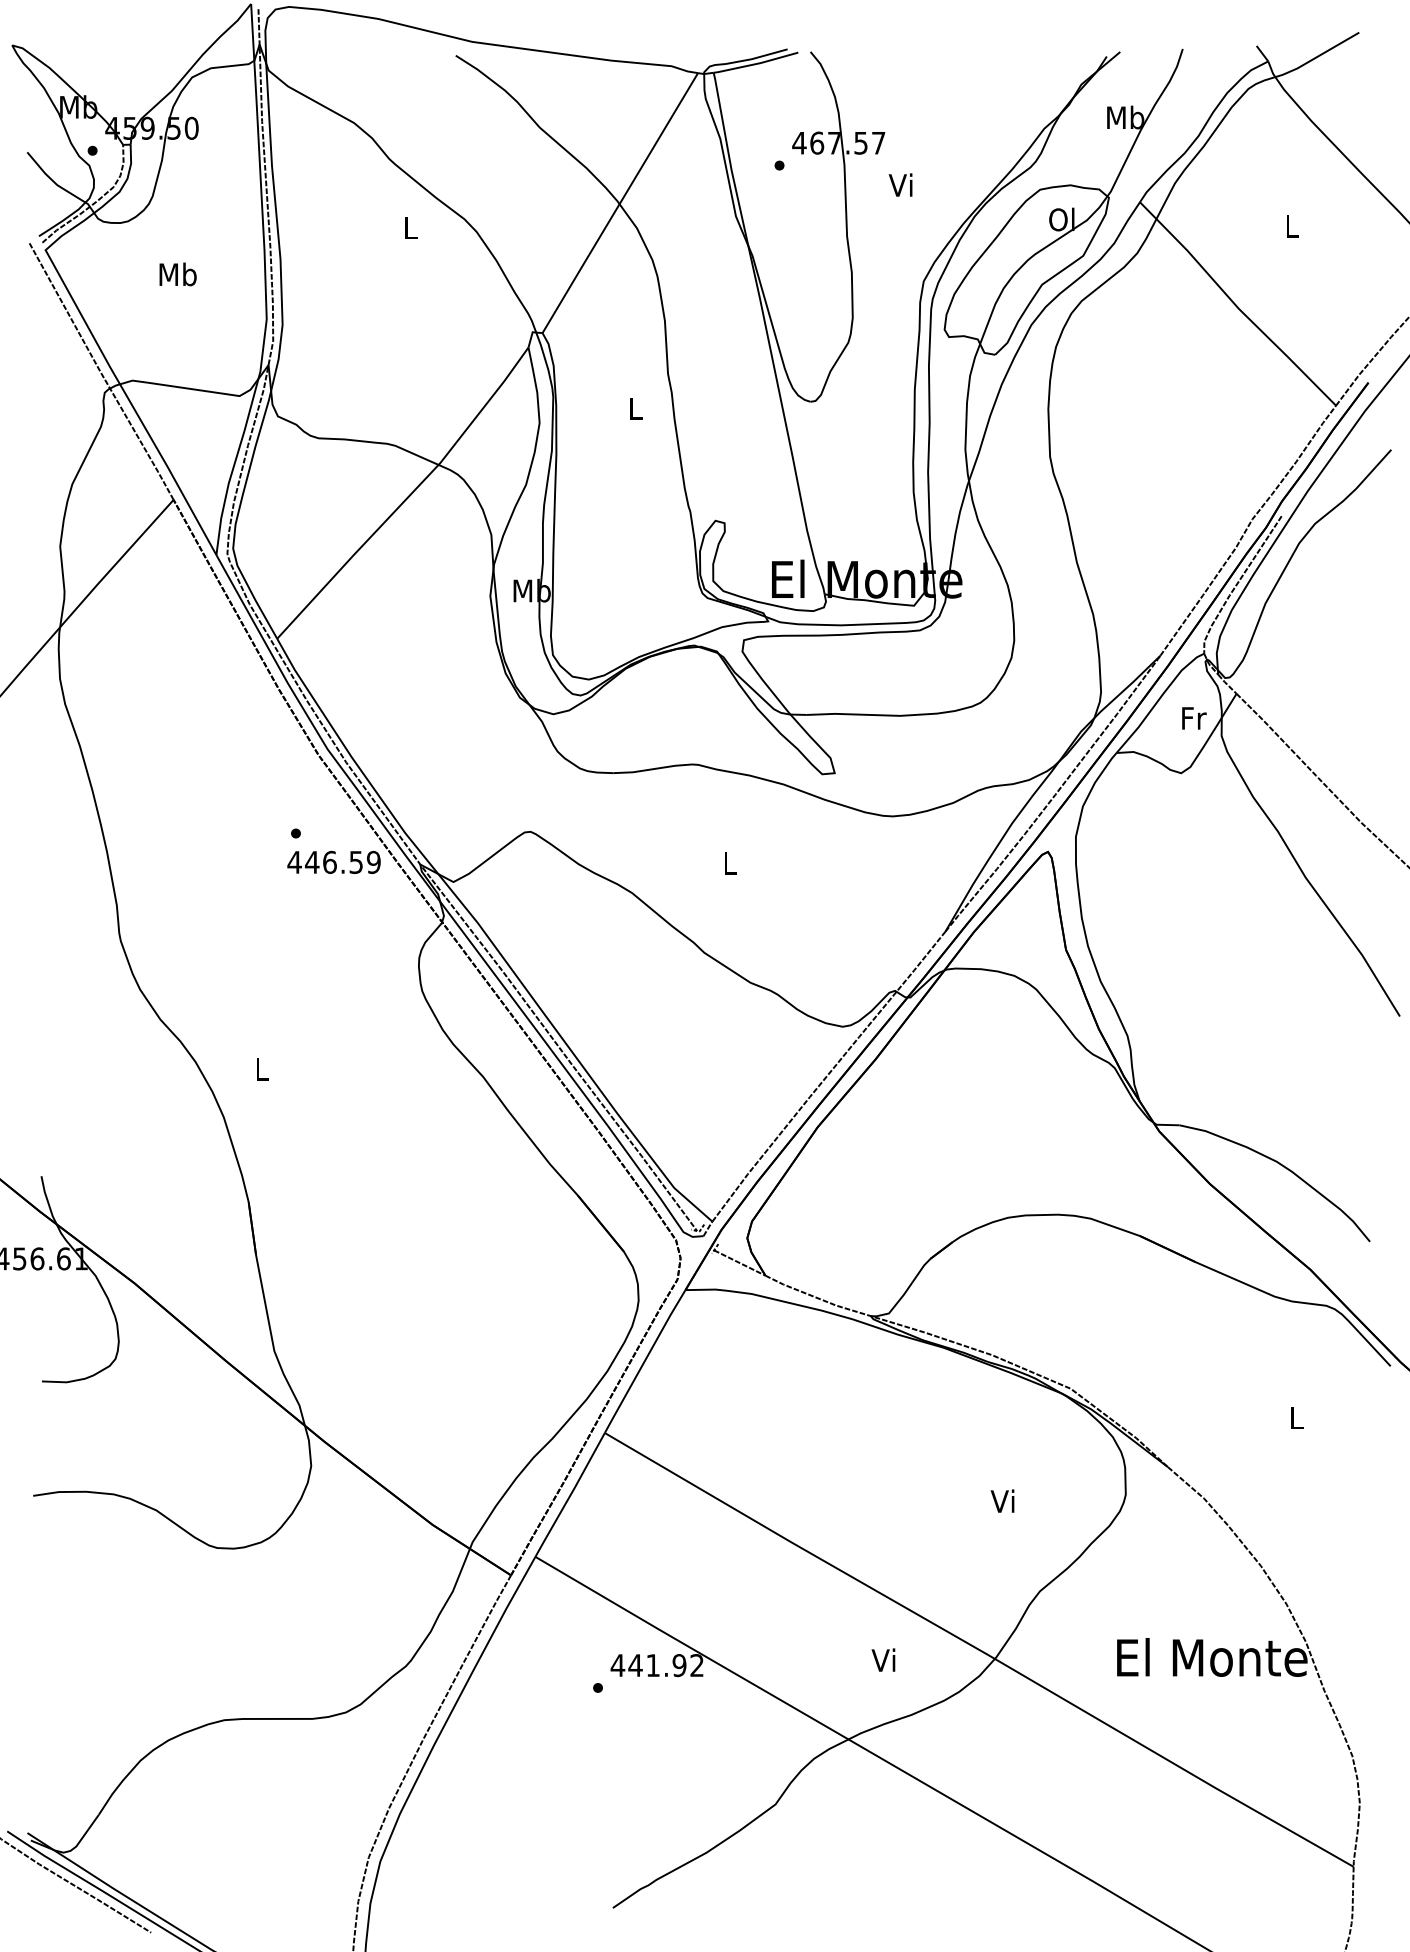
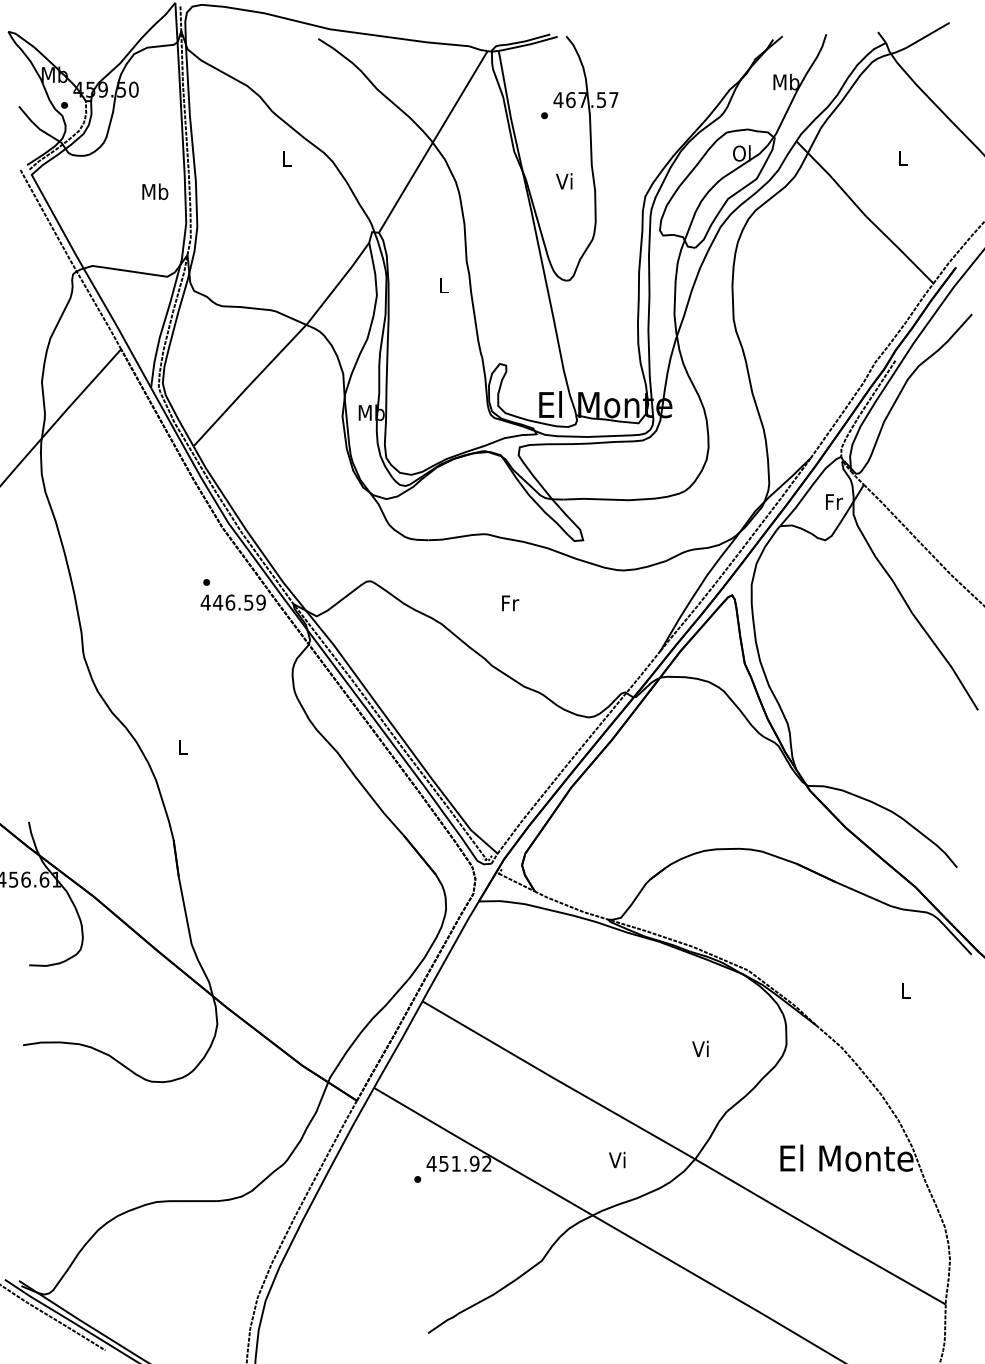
text: (901, 185) -> (564, 181), moved
text: (178, 274) -> (155, 191), moved
text: (730, 863) -> (510, 603), L -> Fr
text: (634, 1665) -> (443, 1163), 441.92 -> 451.92

